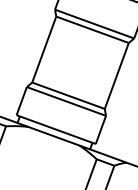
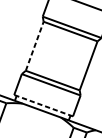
line: (44, 49) -> (34, 46), solid -> dashed
line: (55, 129) -> (43, 105), solid -> dashed

